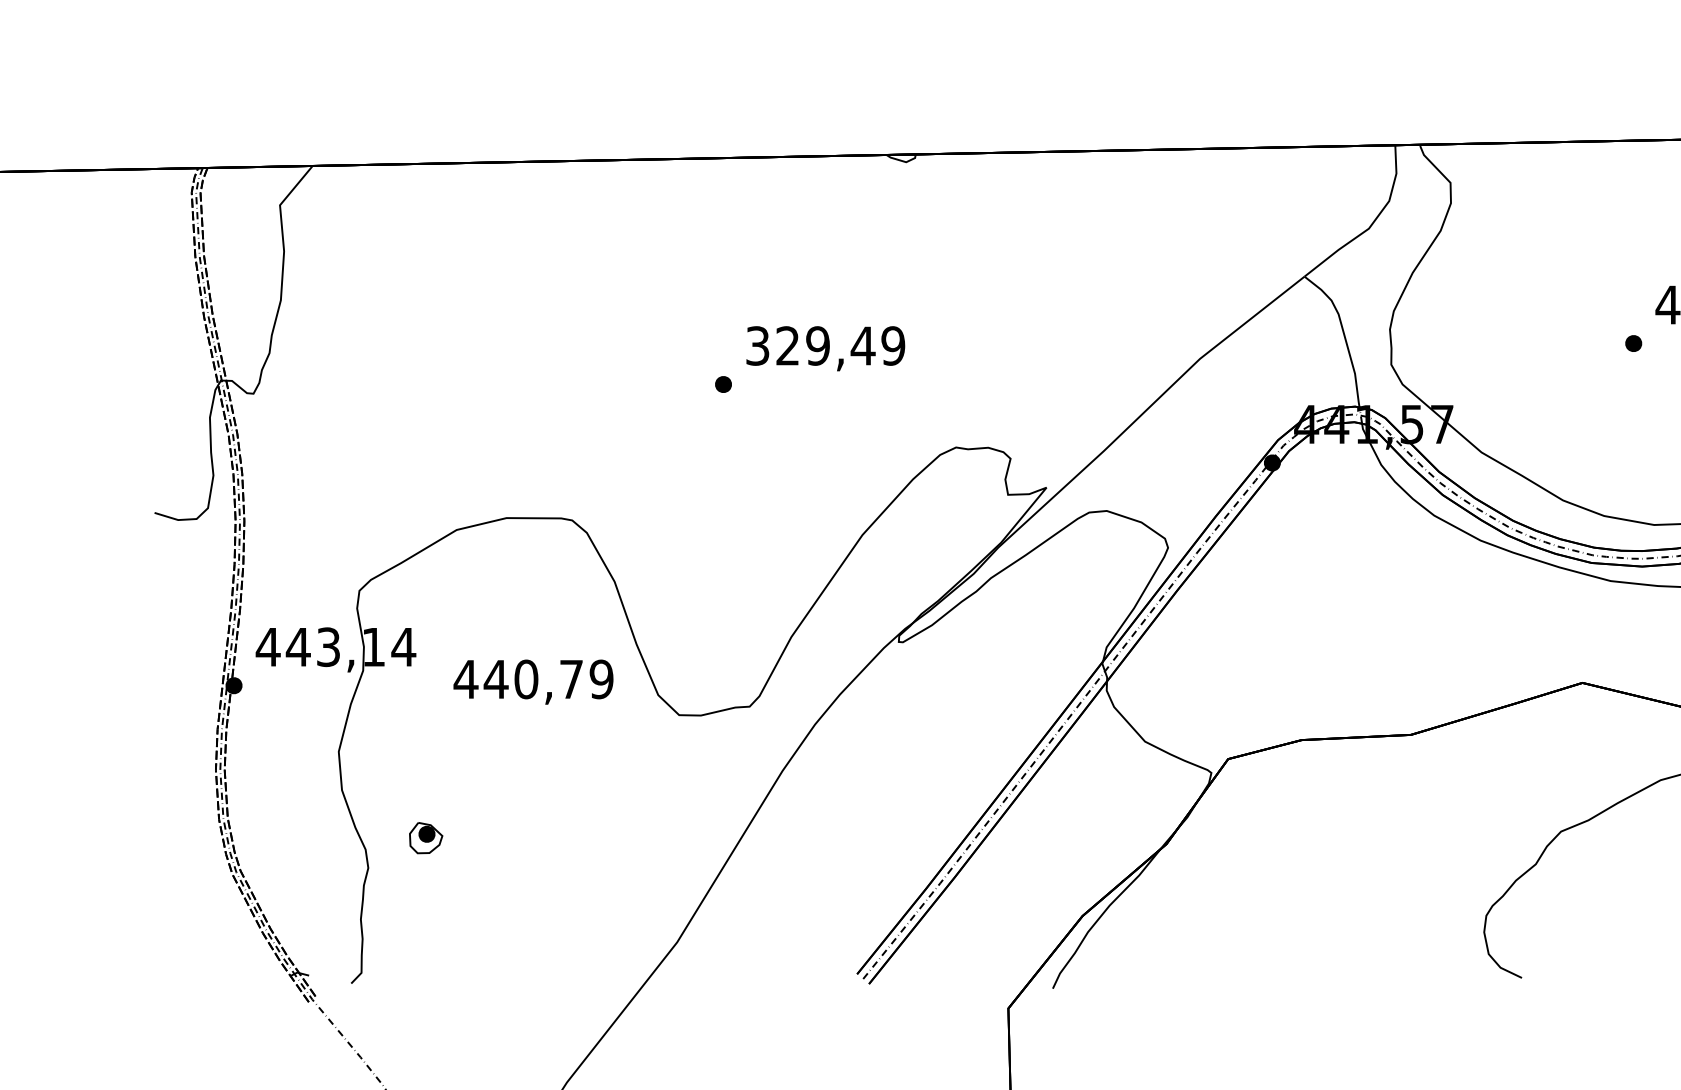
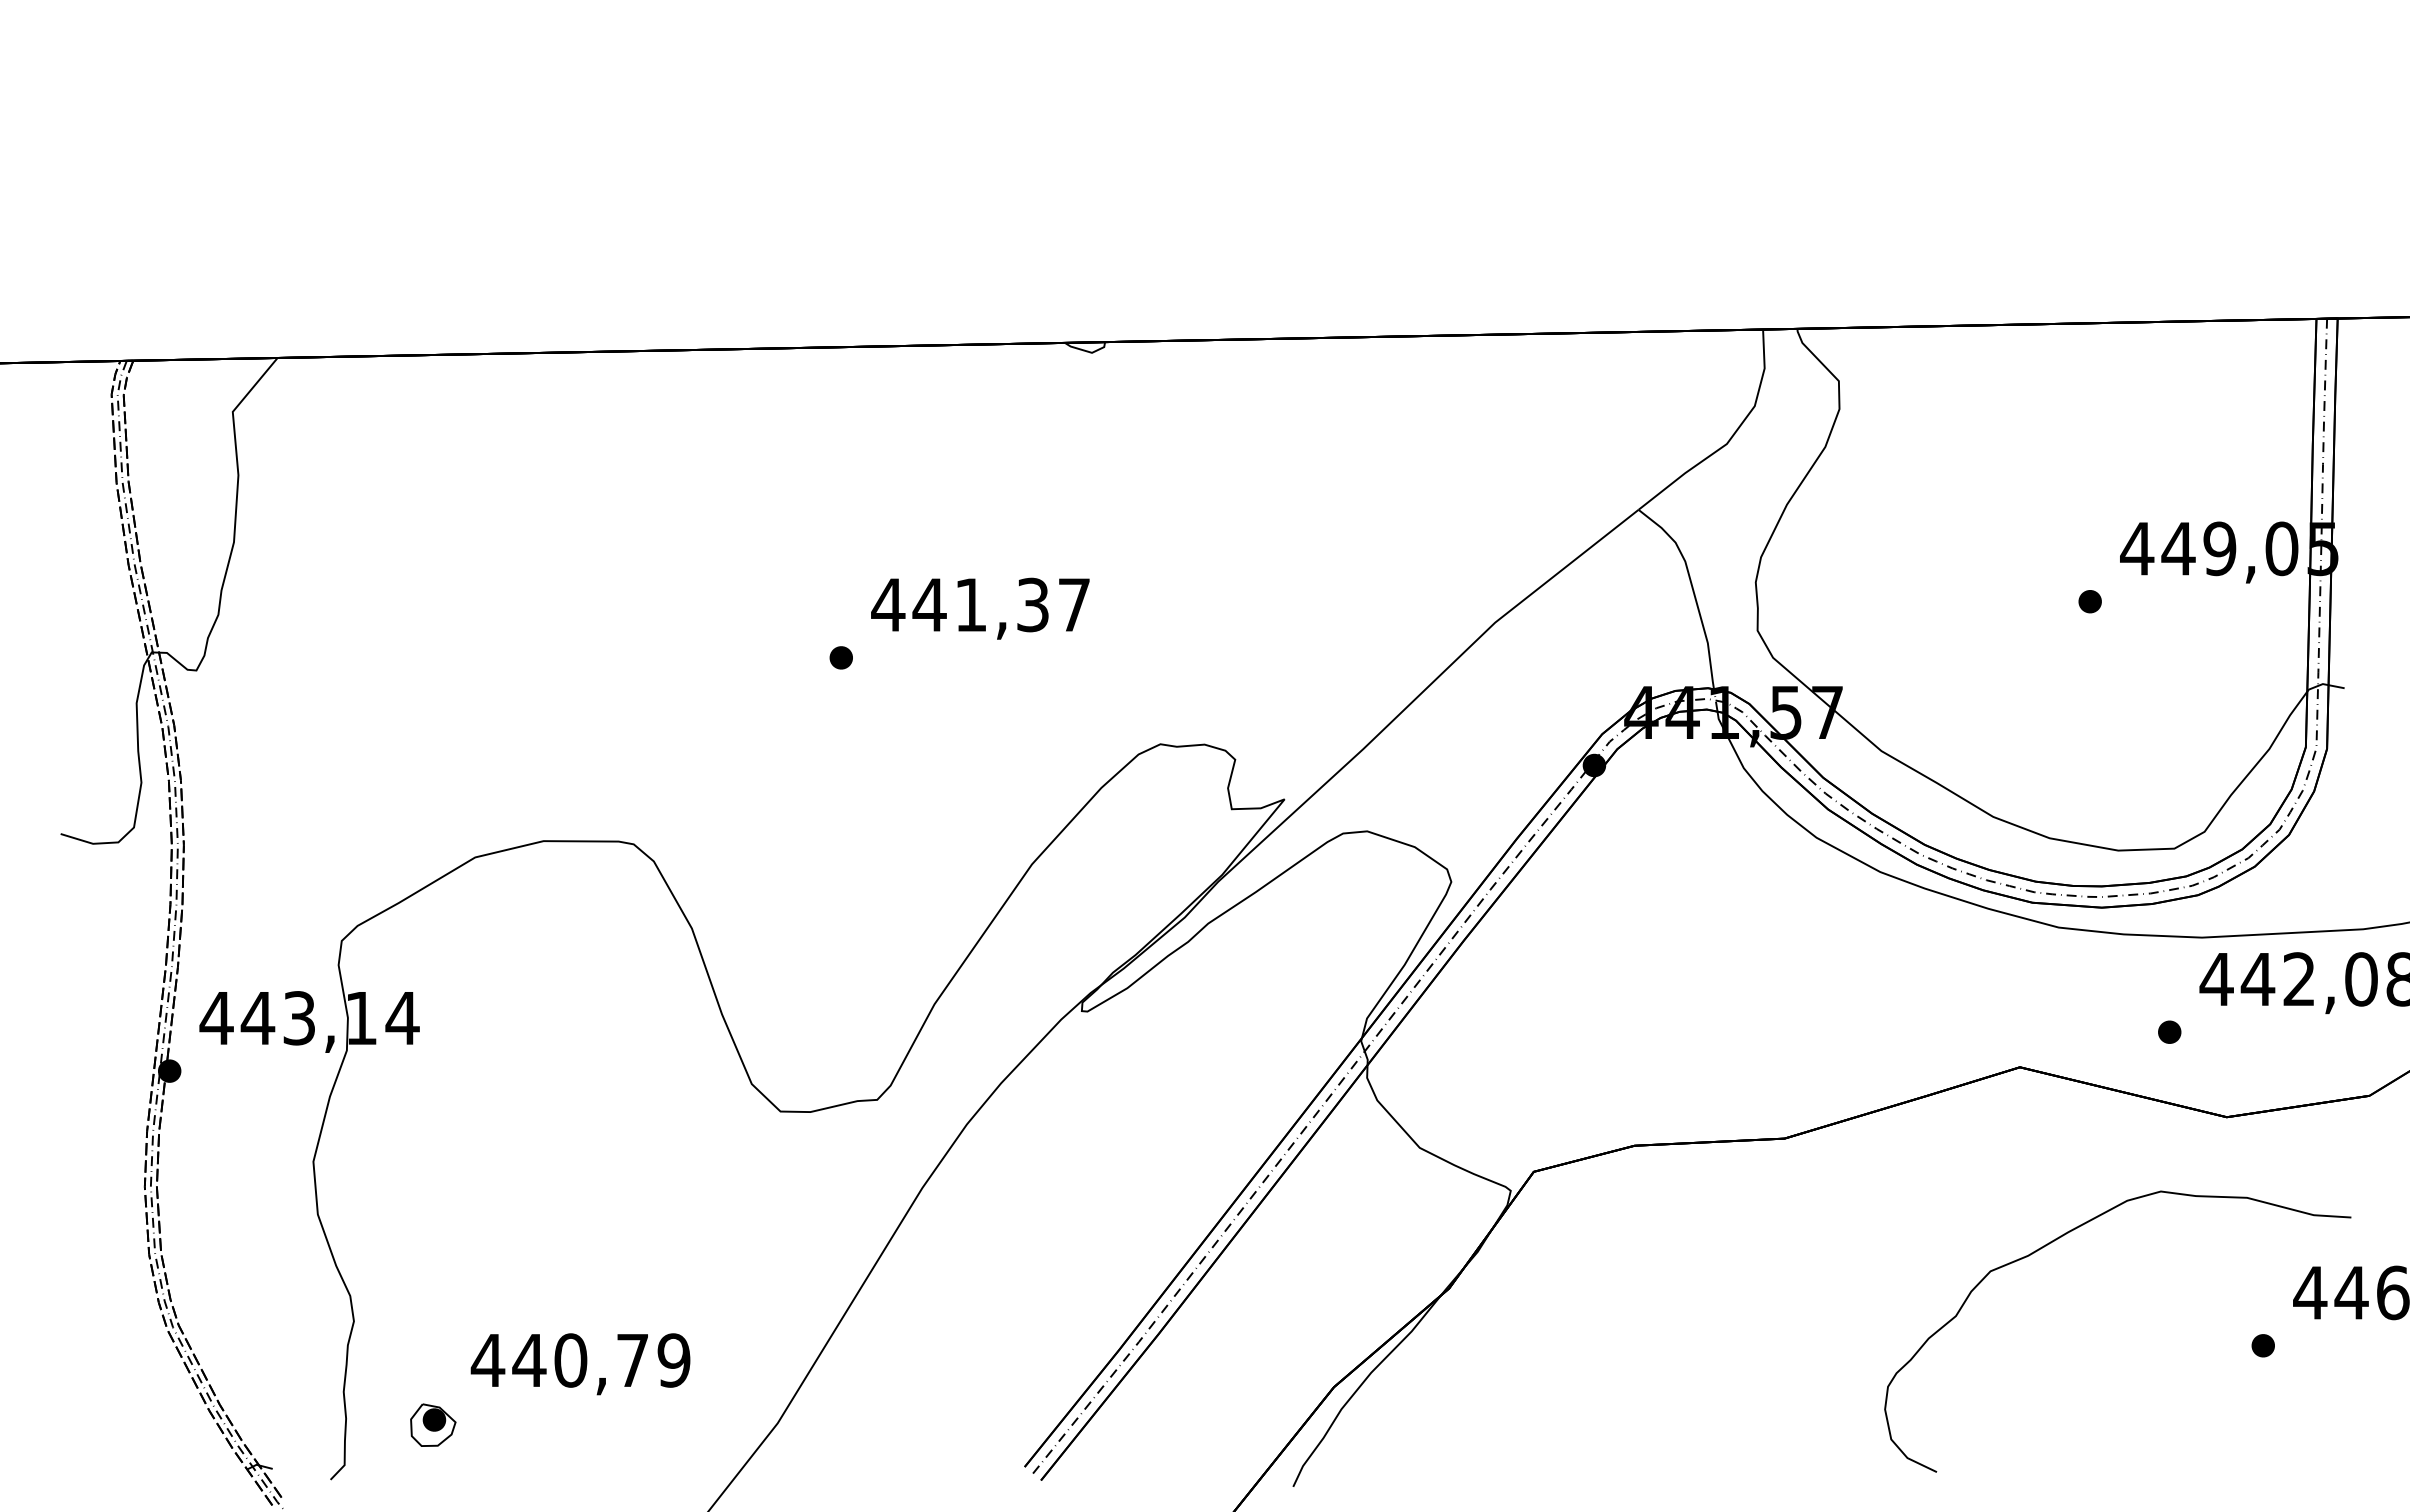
text: (824, 345) -> (980, 604), 329,49 -> 441,37
text: (533, 682) -> (580, 1364), moved
part: (426, 837) -> (433, 1424), moved

